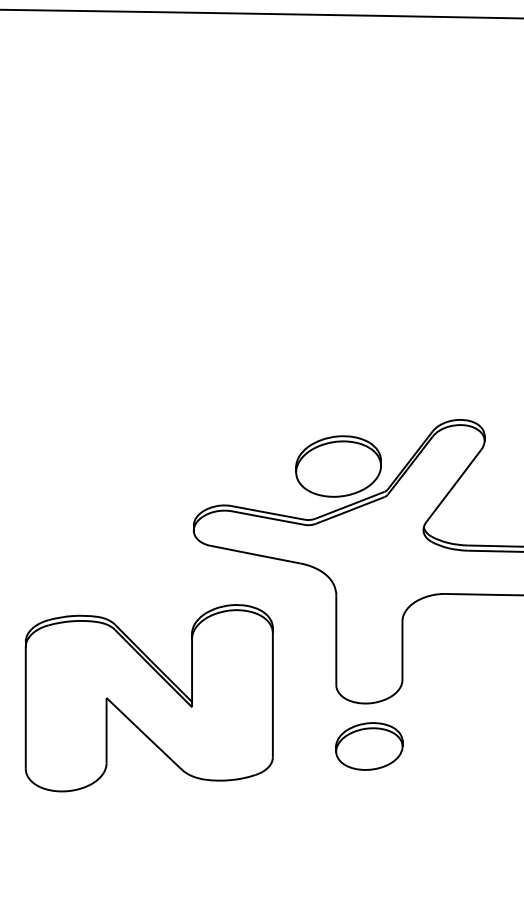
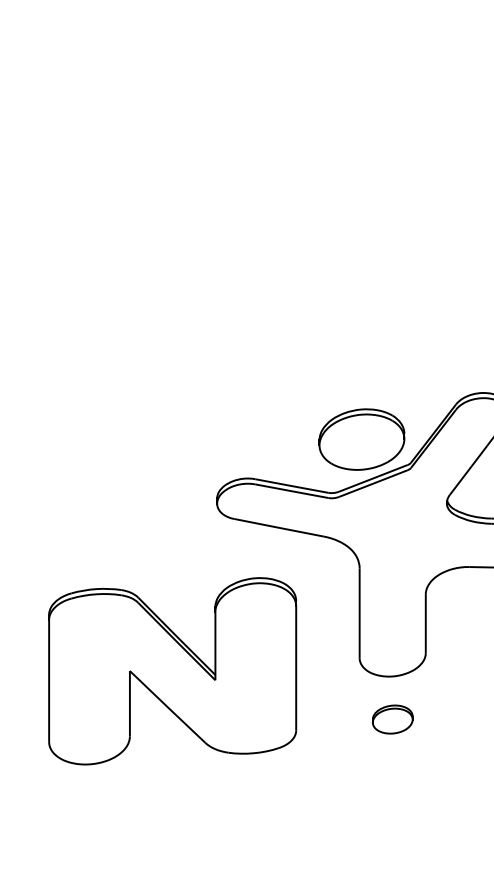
part: (369, 746) -> (392, 719), size x0.6

